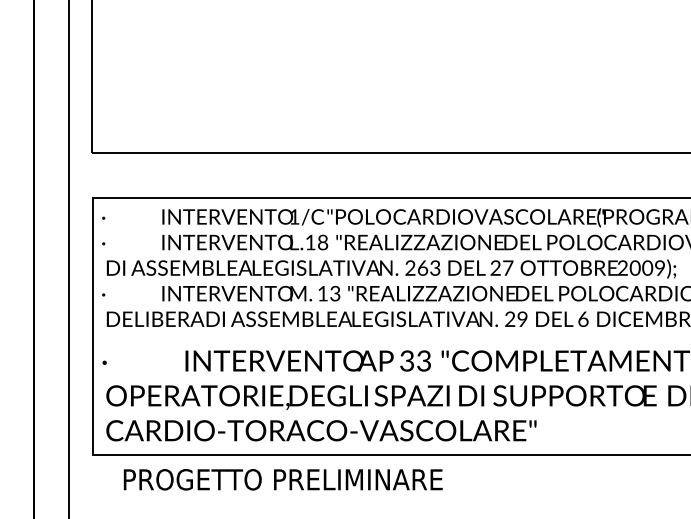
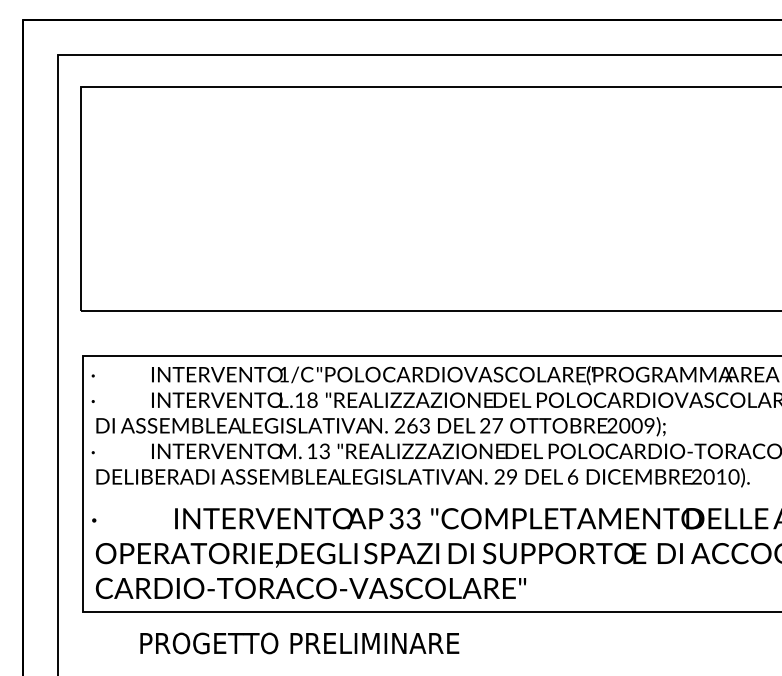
text: (282, 479) -> (299, 643), moved

